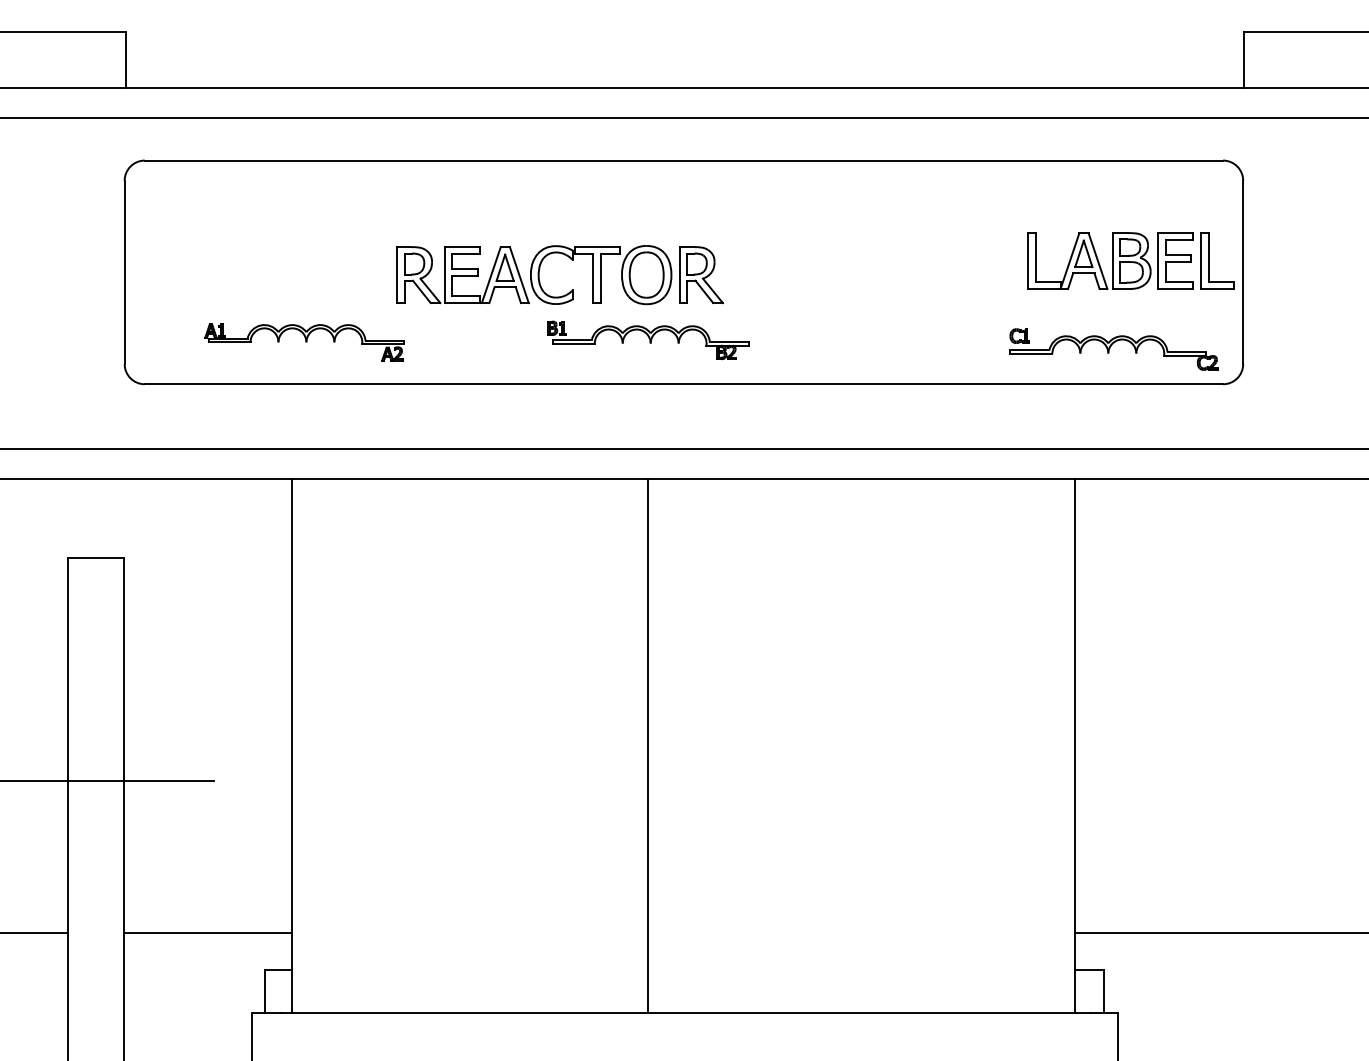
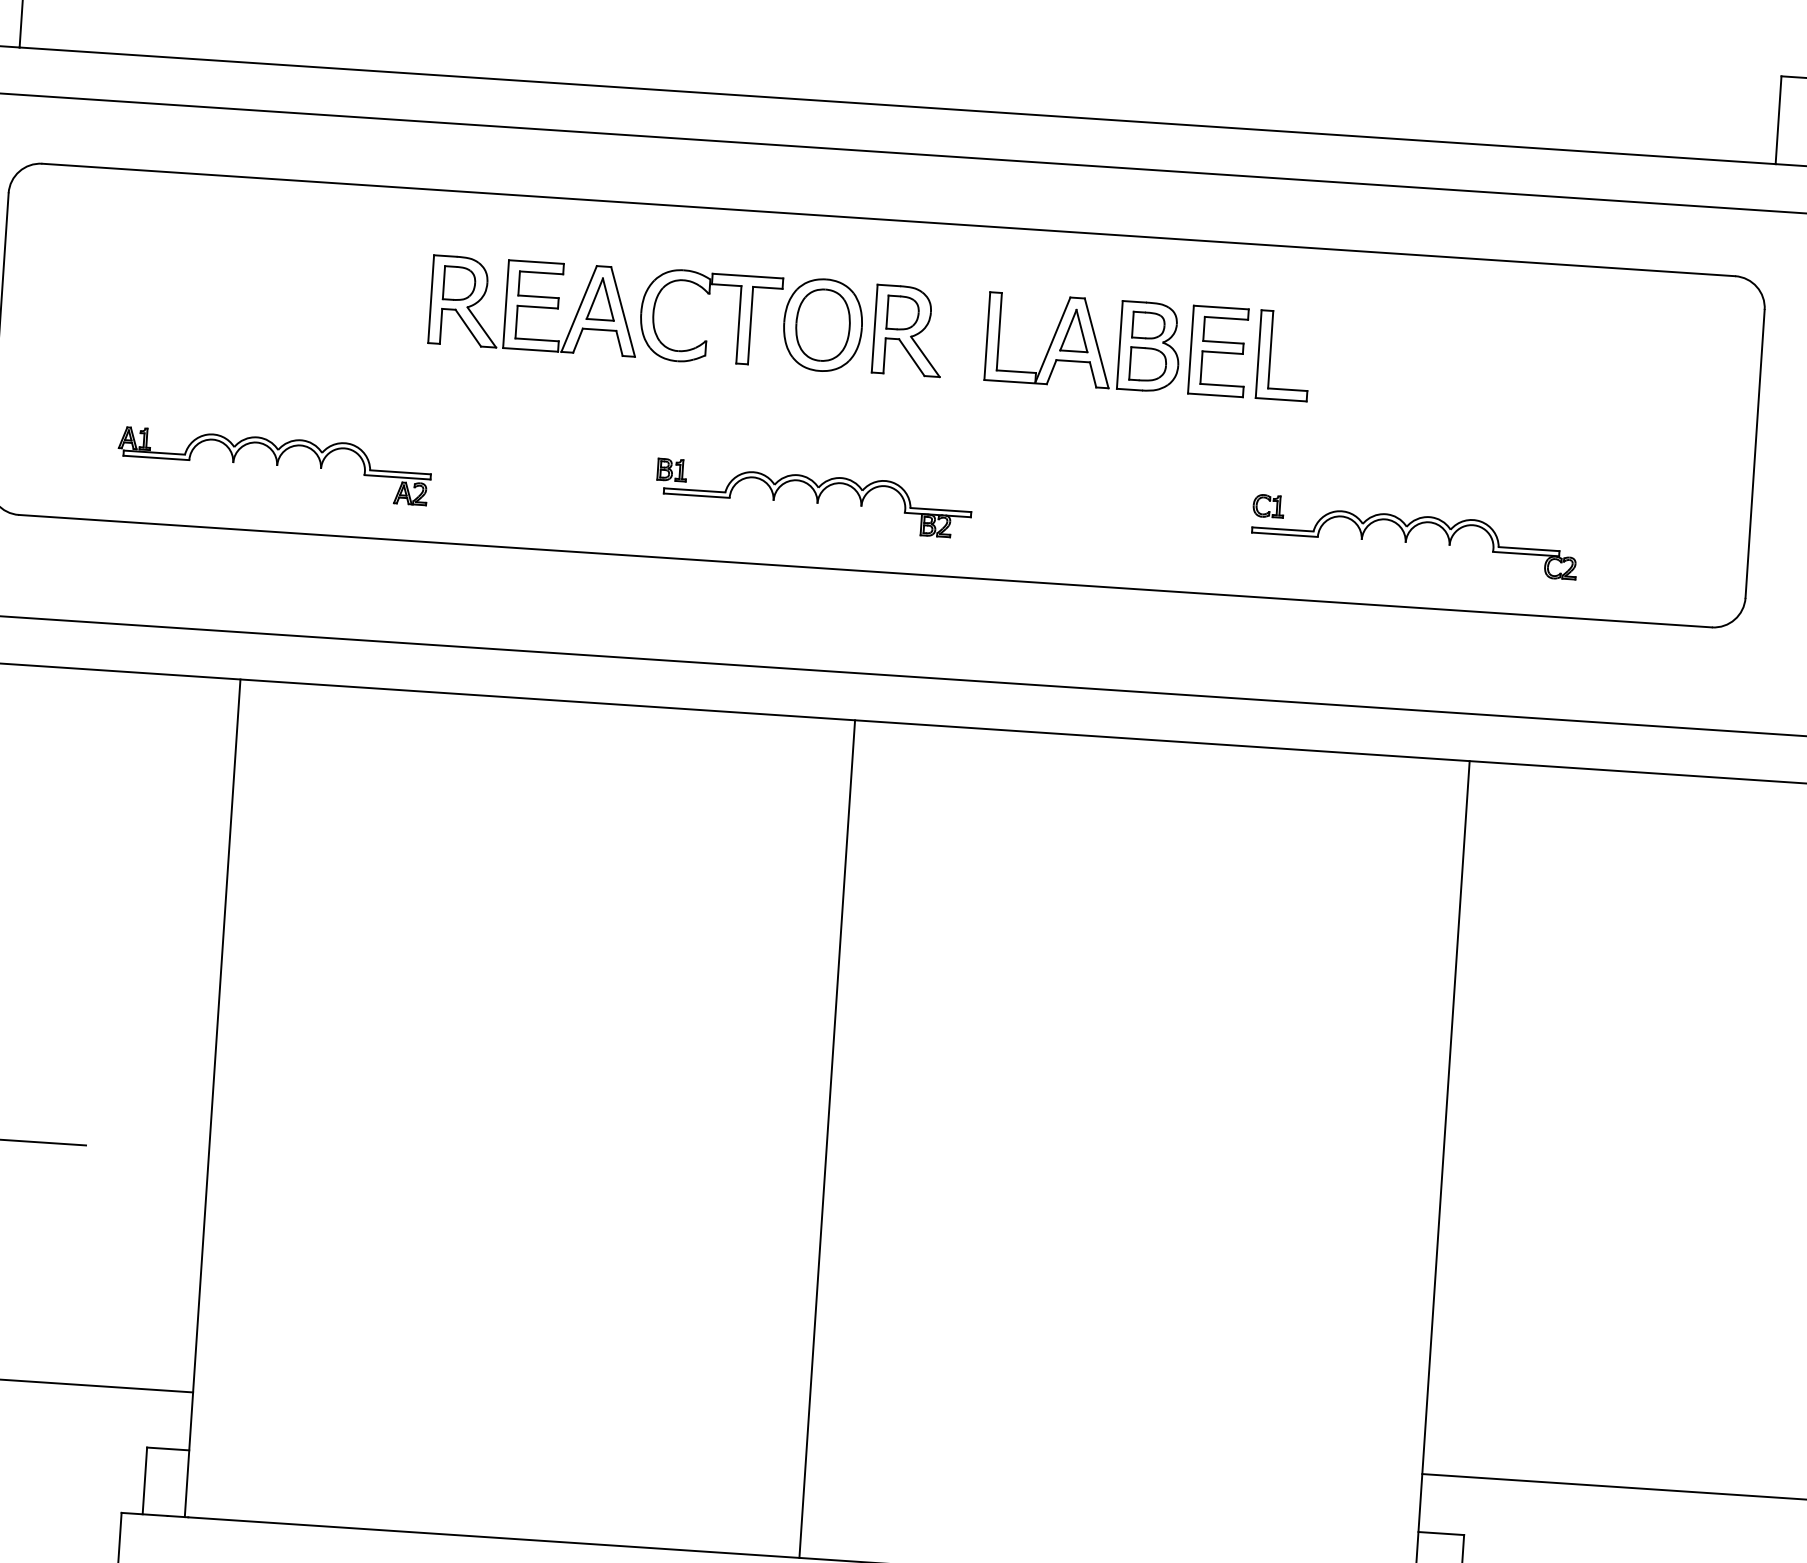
part: (1130, 260) -> (1147, 345), moved
part: (569, 291) -> (700, 342), moved
part: (1113, 349) -> (1414, 537), moved
line: (647, 745) -> (827, 1138), moved

